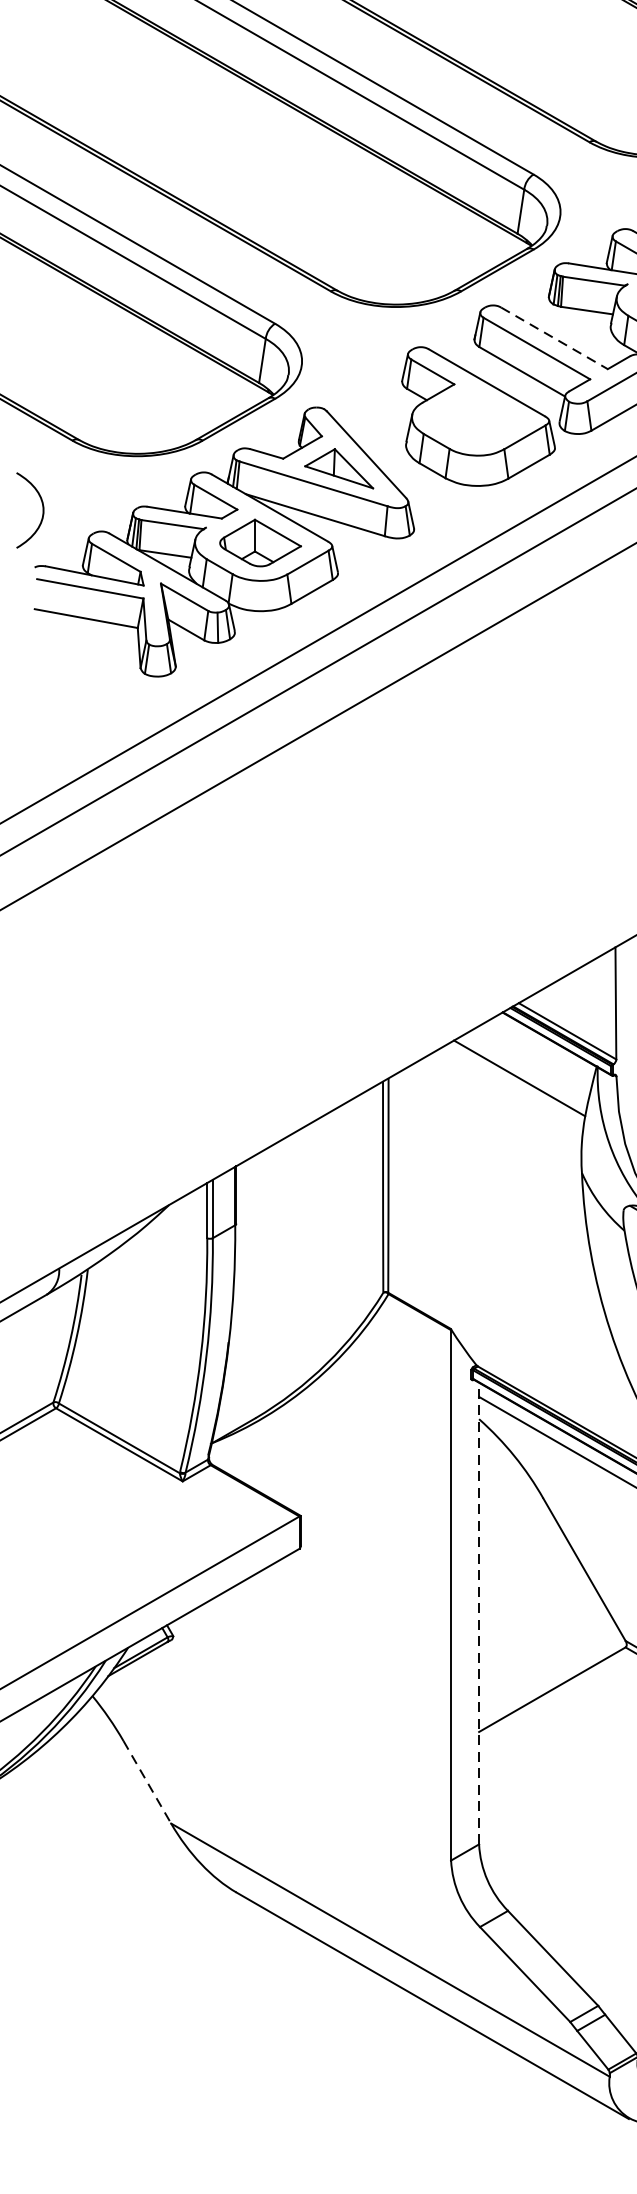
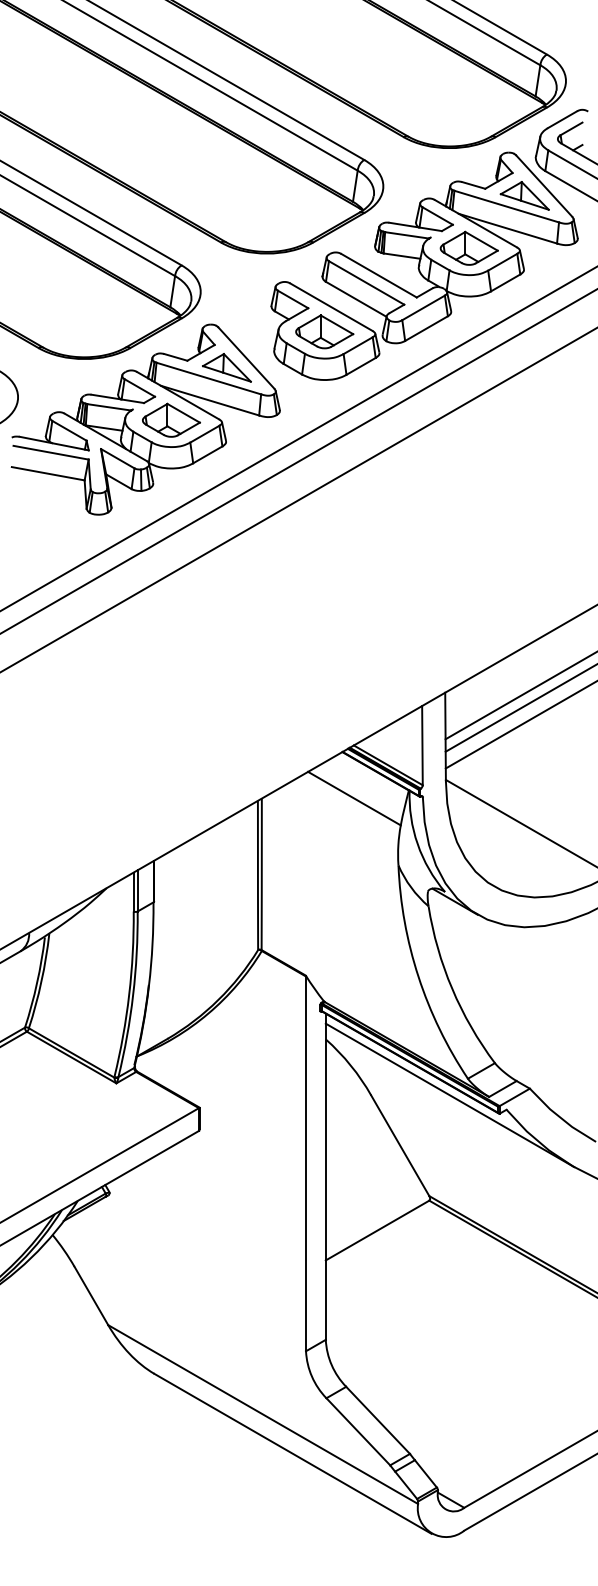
line: (555, 338) -> (379, 275), dashed -> solid
part: (477, 417) -> (324, 331), added
line: (478, 1613) -> (325, 1176), dashed -> solid
line: (147, 1781) -> (91, 1295), dashed -> solid

